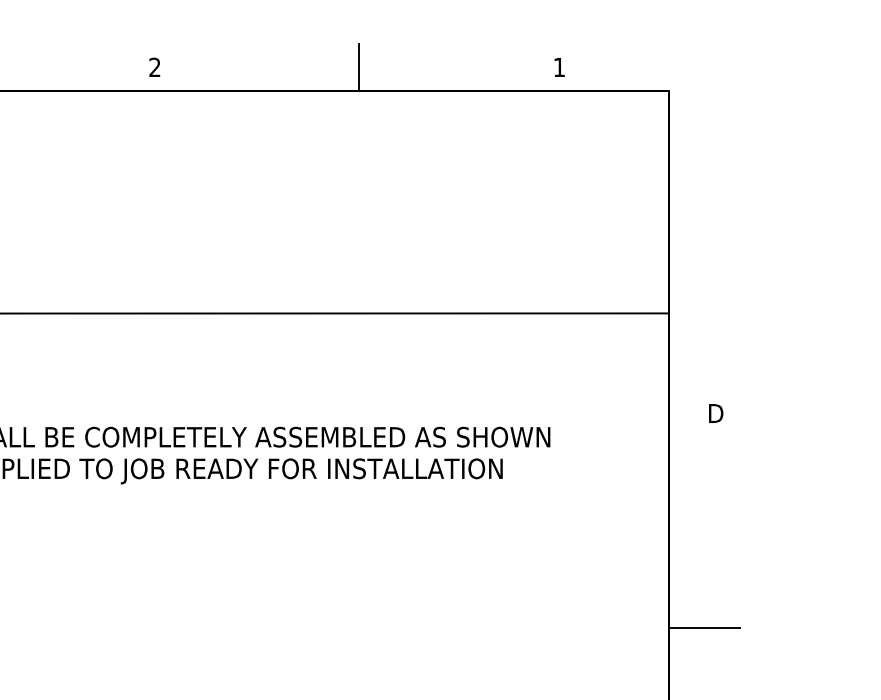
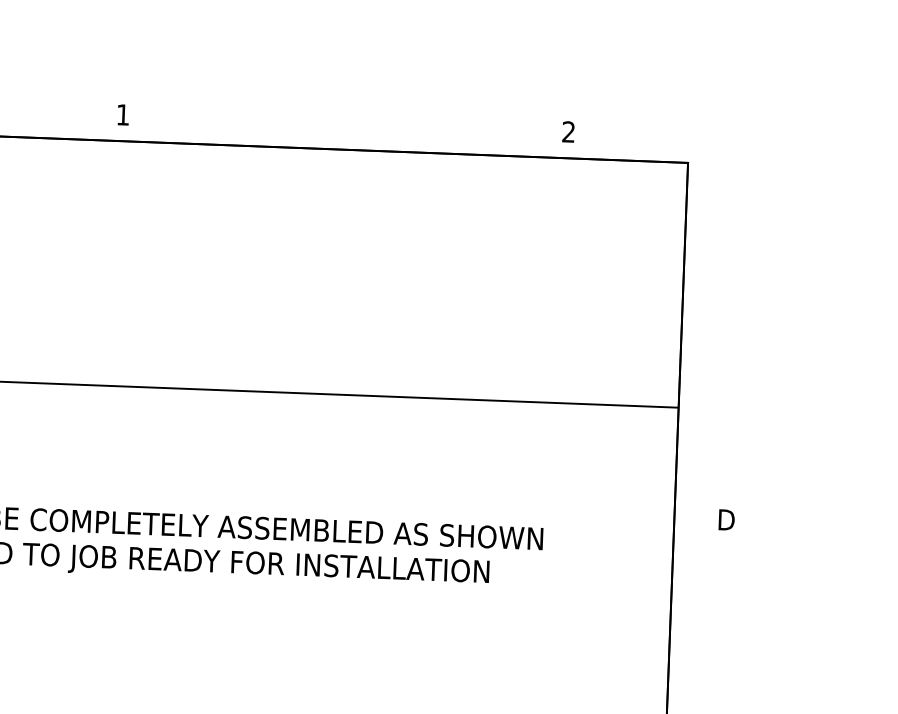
text: (154, 66) -> (122, 113), 2 -> 1
text: (558, 66) -> (567, 130), 1 -> 2
line: (359, 67) -> (348, 123), removed

